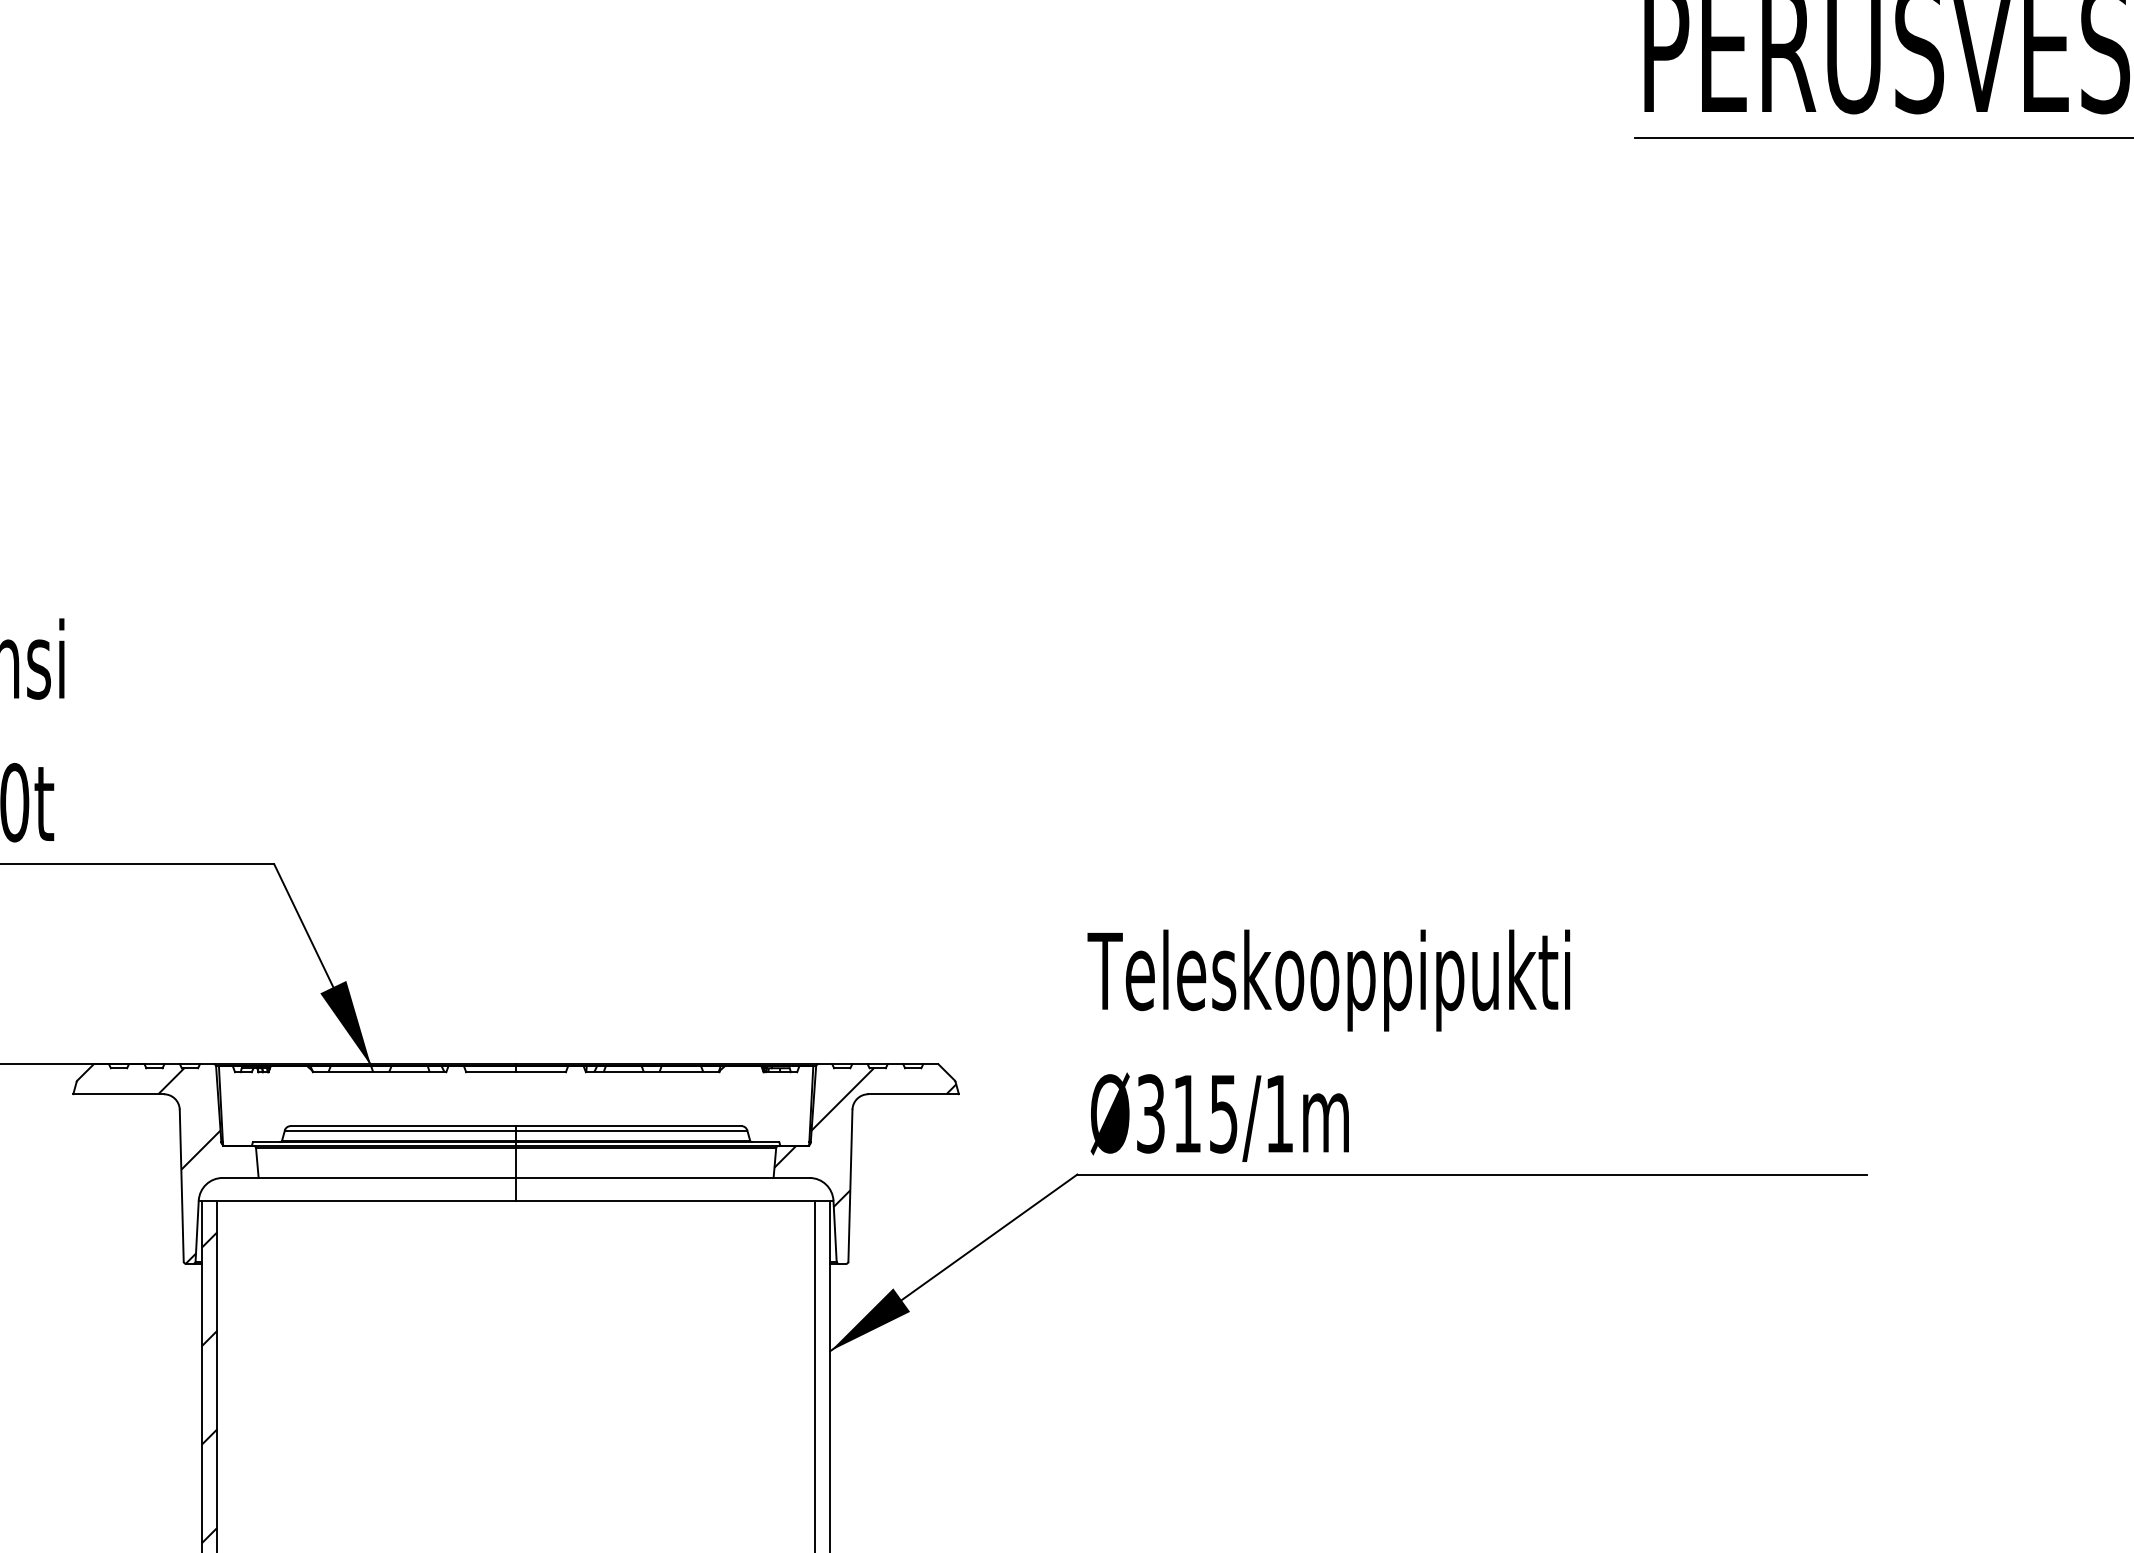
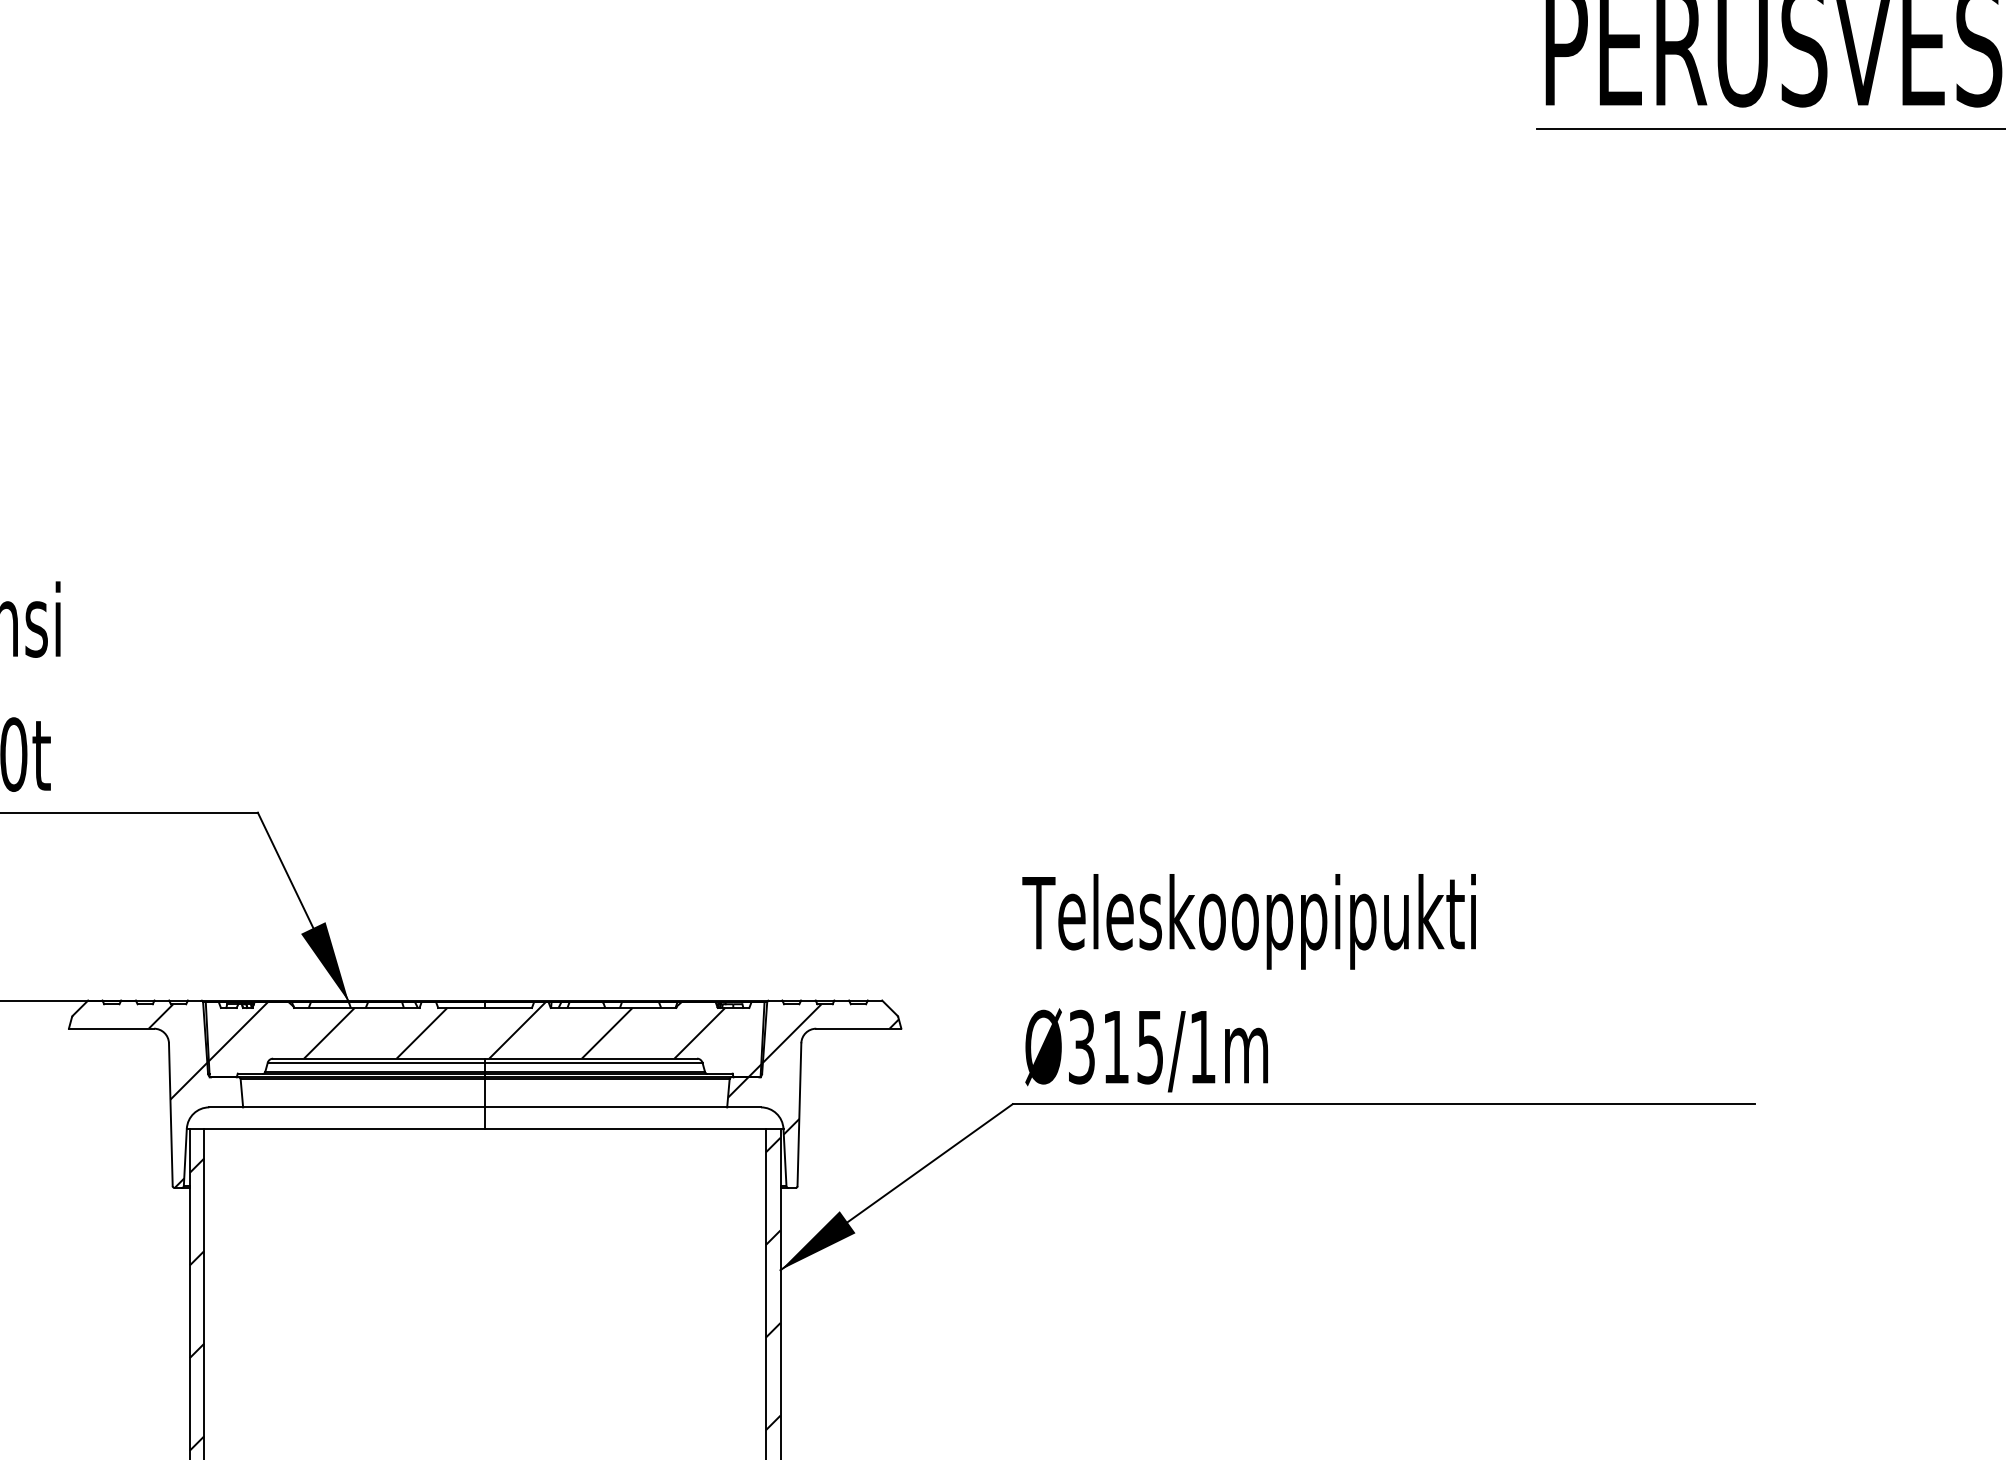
hatch: (515, 1105) -> (484, 1039), added
hatch: (822, 1365) -> (773, 1283), added

